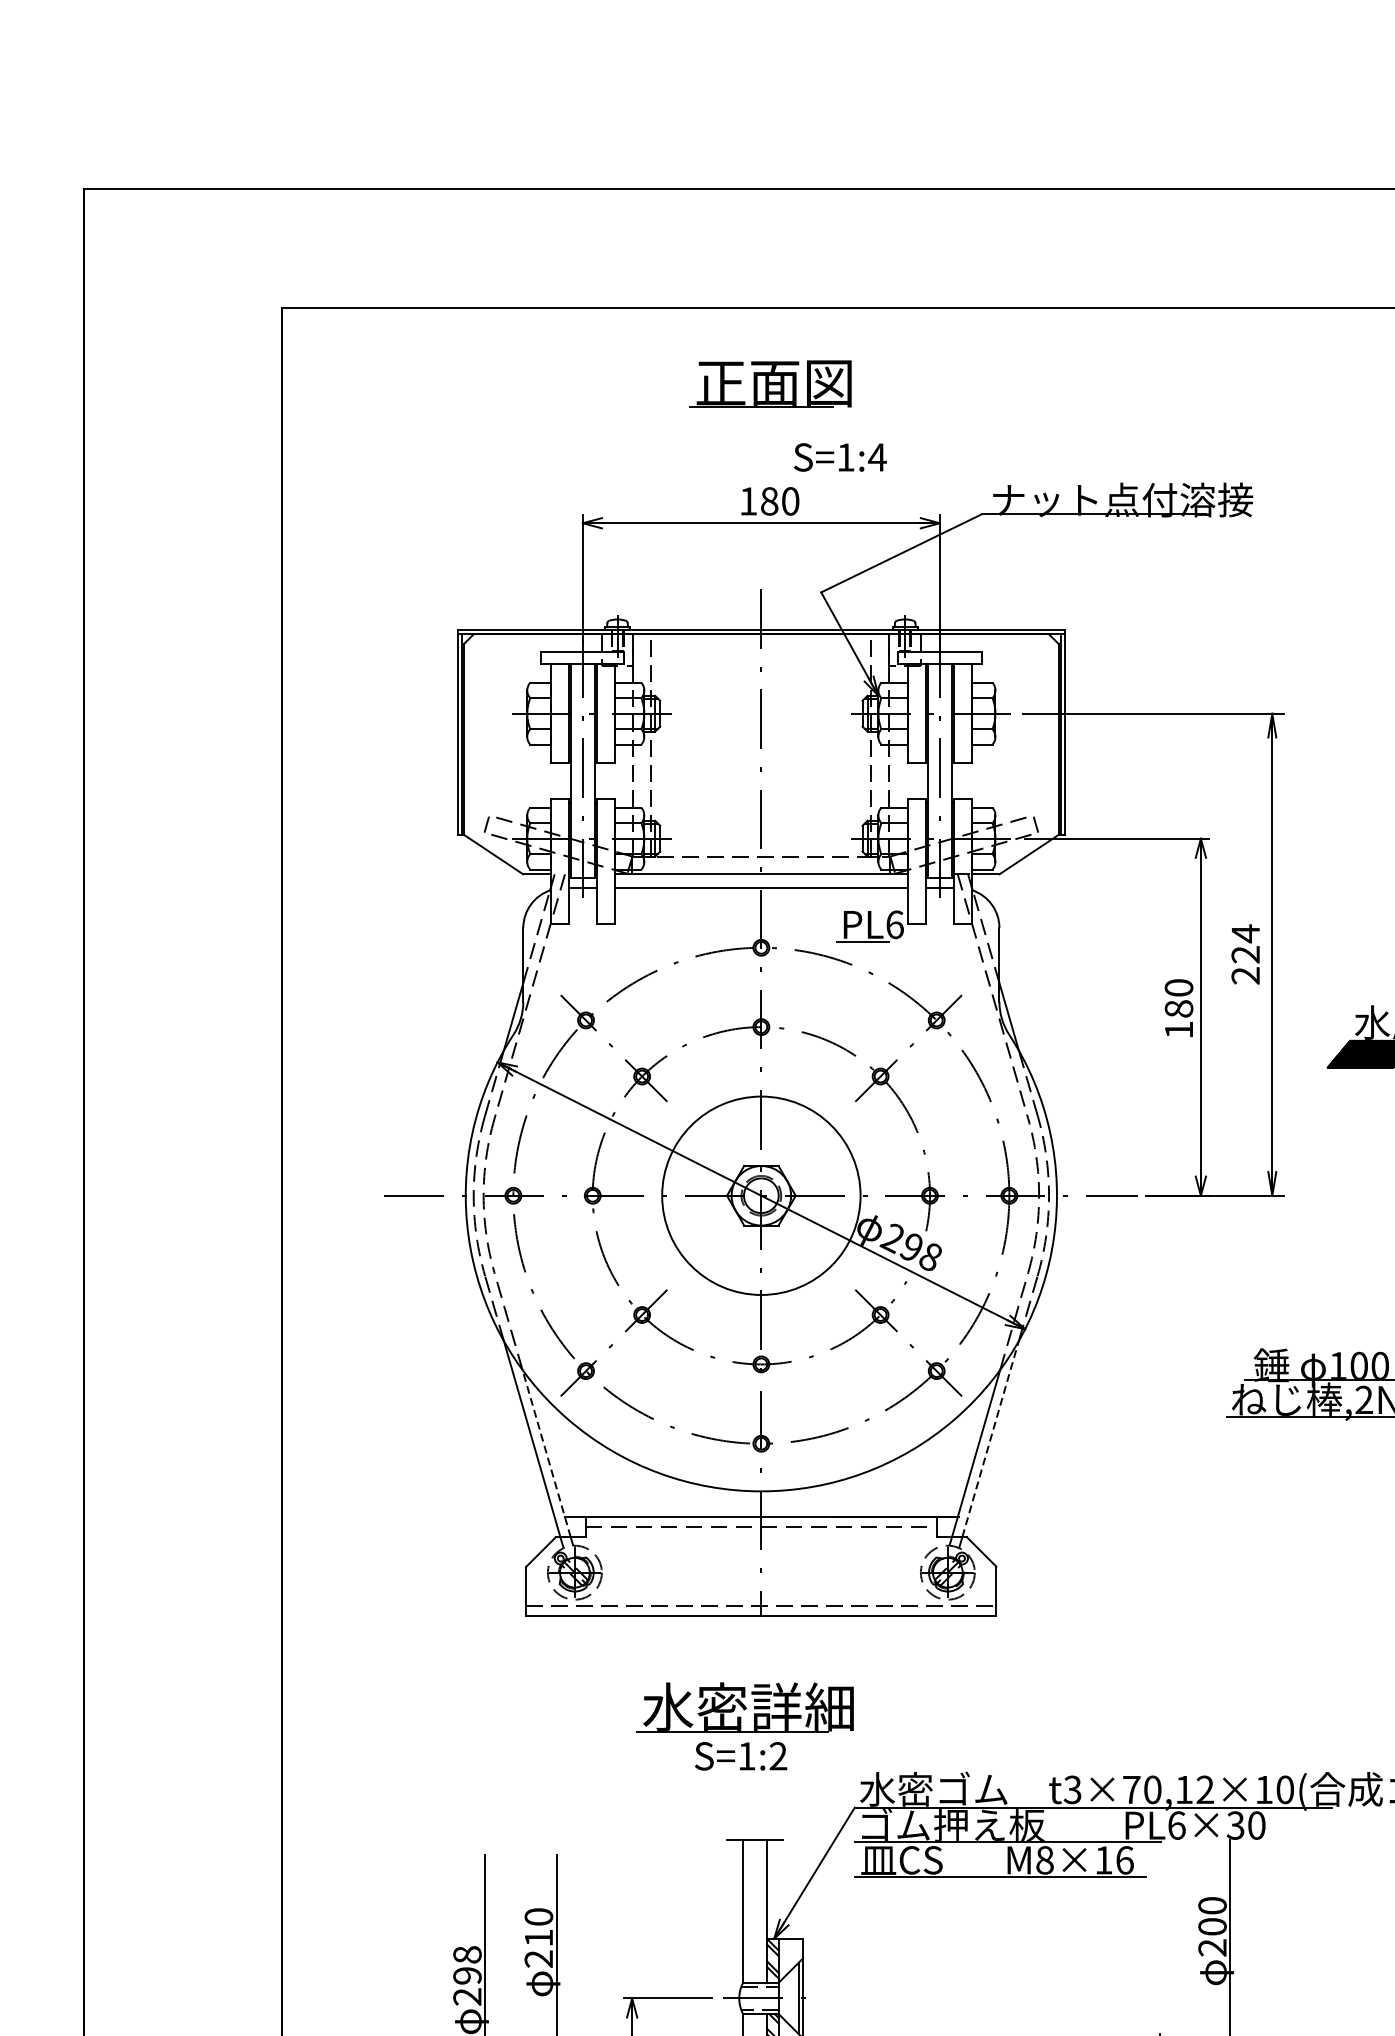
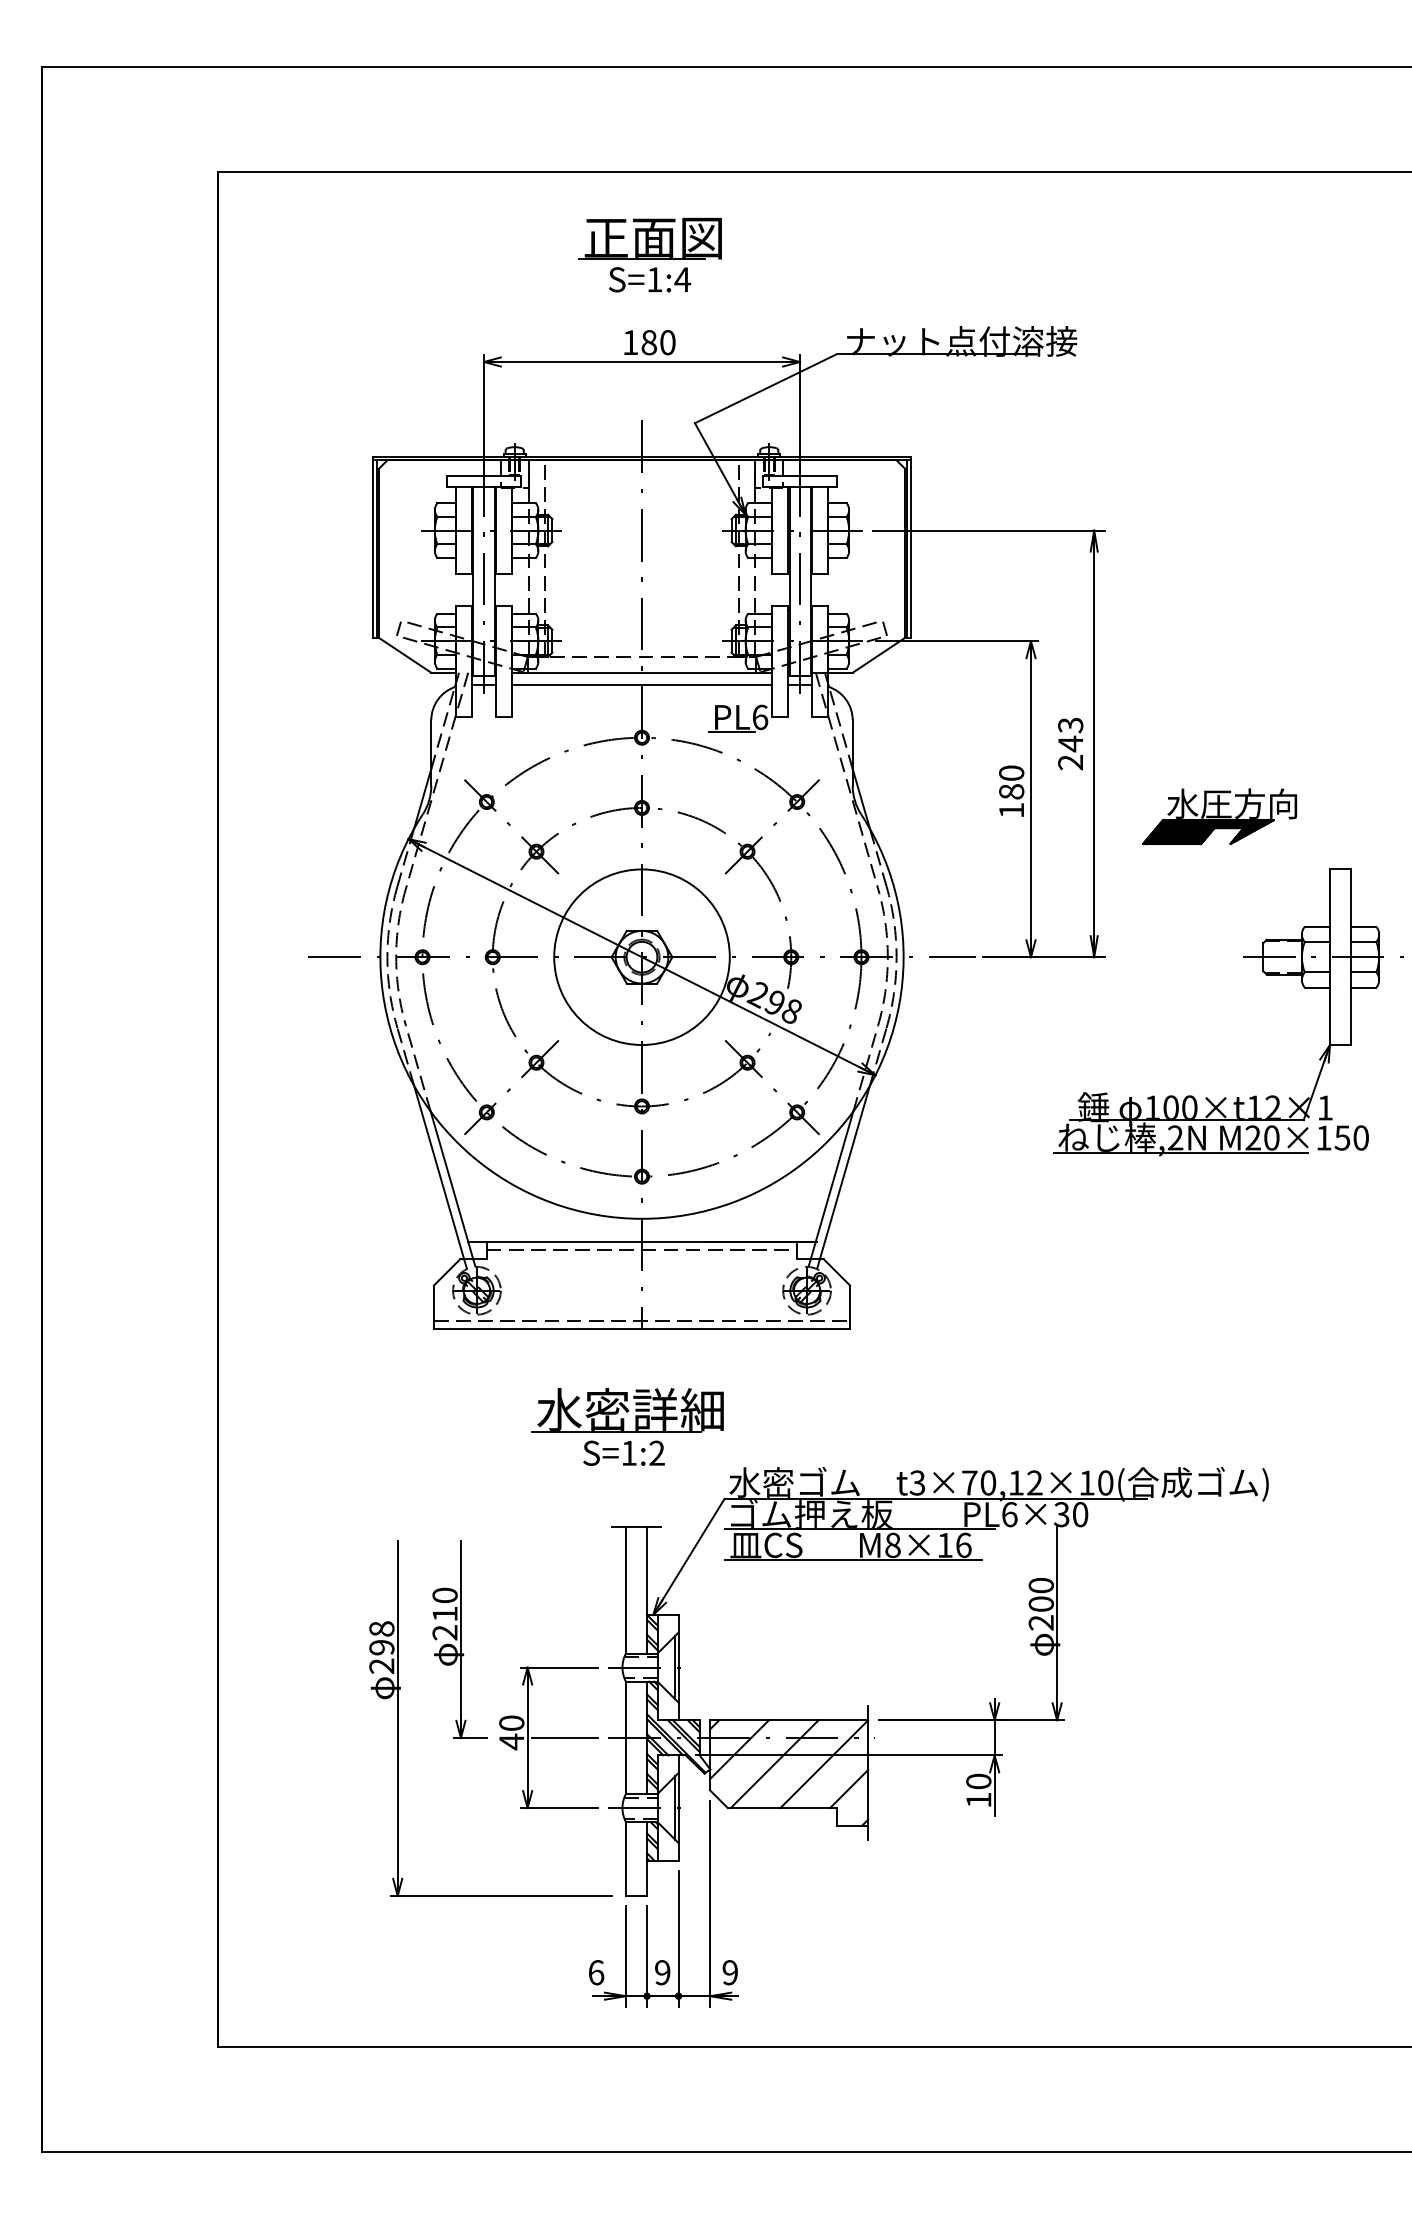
text: (841, 457) -> (650, 279), moved
text: (1245, 944) -> (1070, 734), 224 -> 243
line: (991, 1437) -> (845, 1171), dashed -> solid
line: (546, 1453) -> (451, 1185), dashed -> solid

